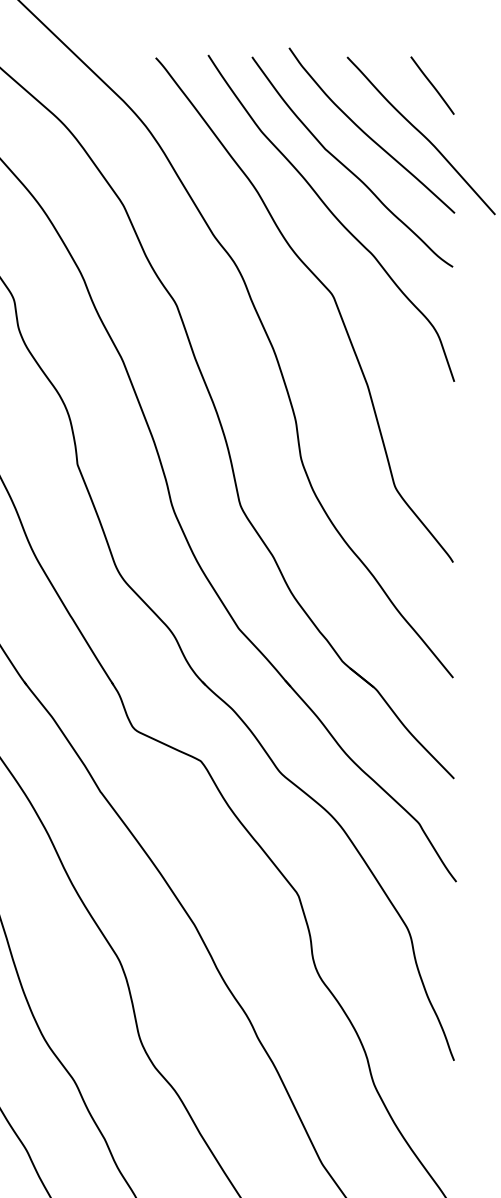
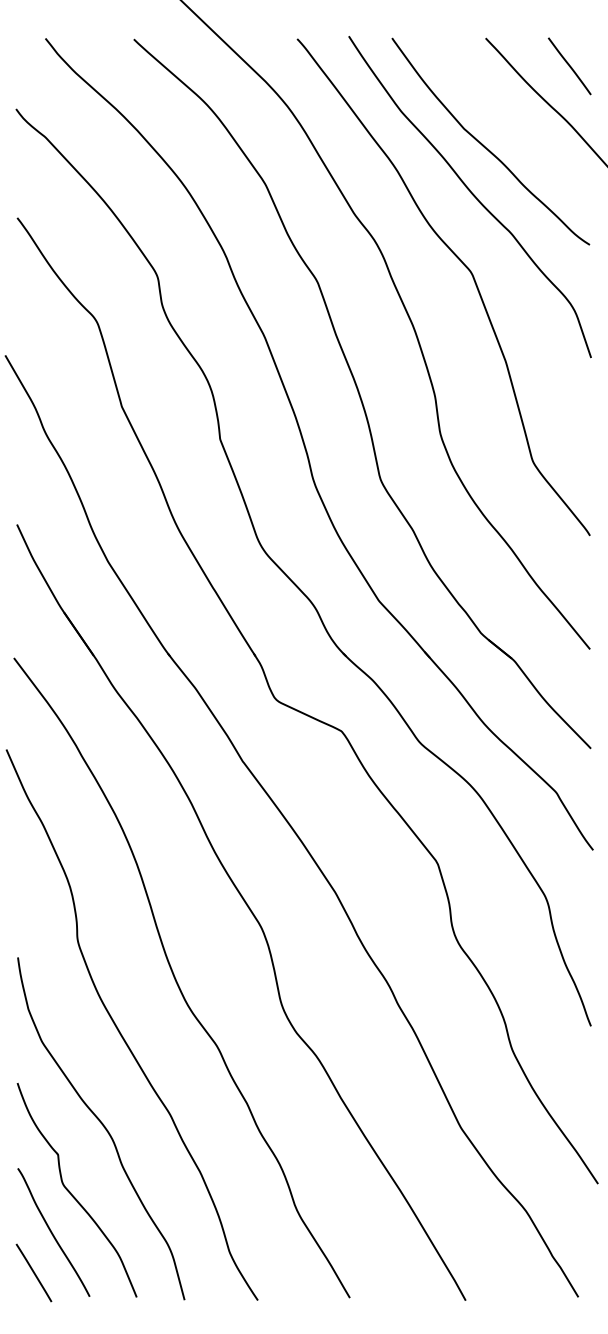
curve: (368, 134) -> (506, 114), removed

